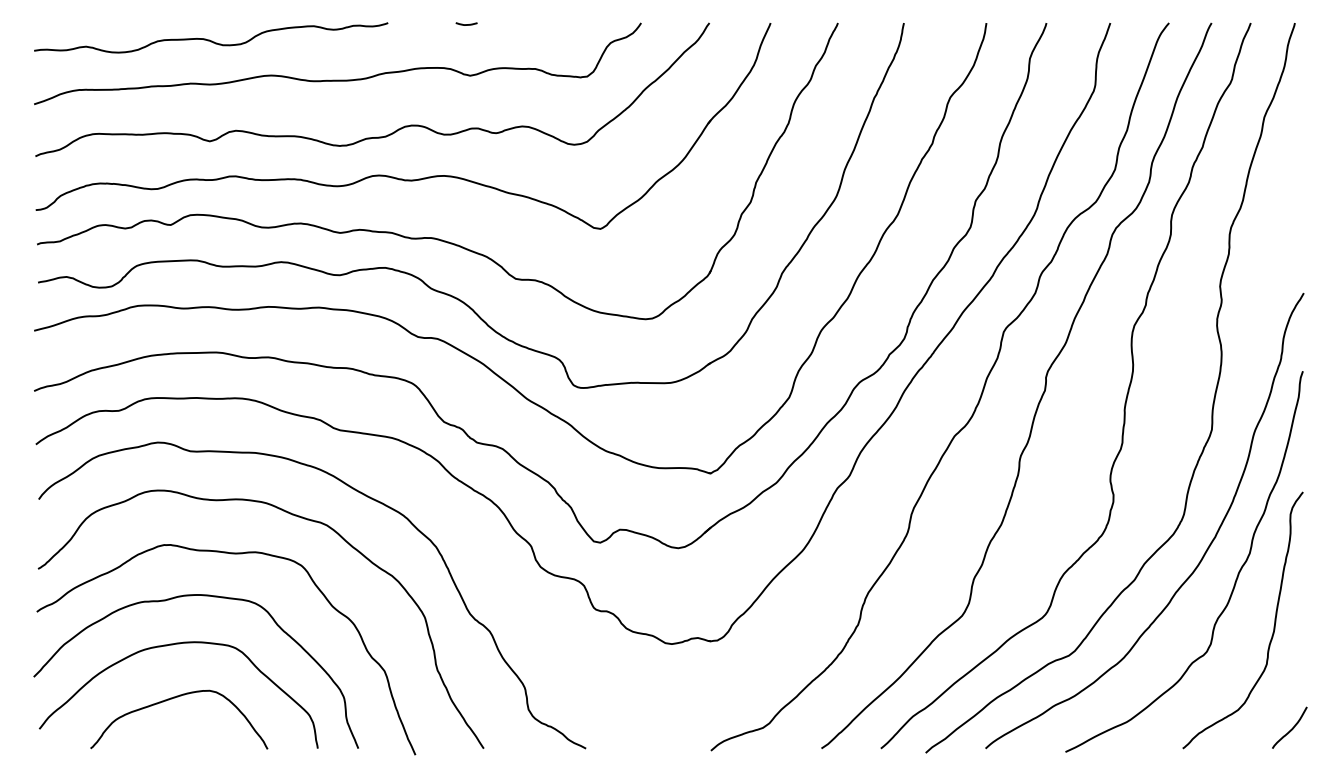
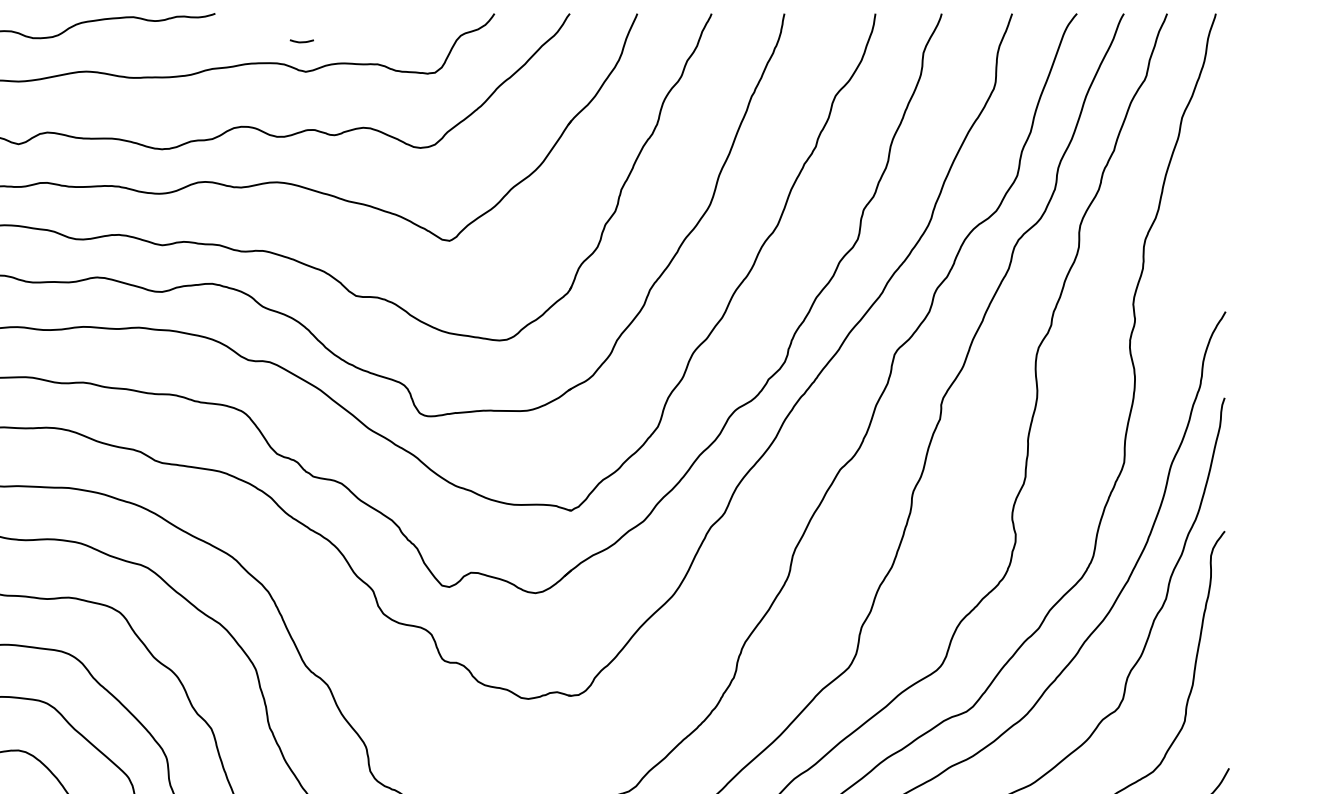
line: (466, 24) -> (301, 41), moved

